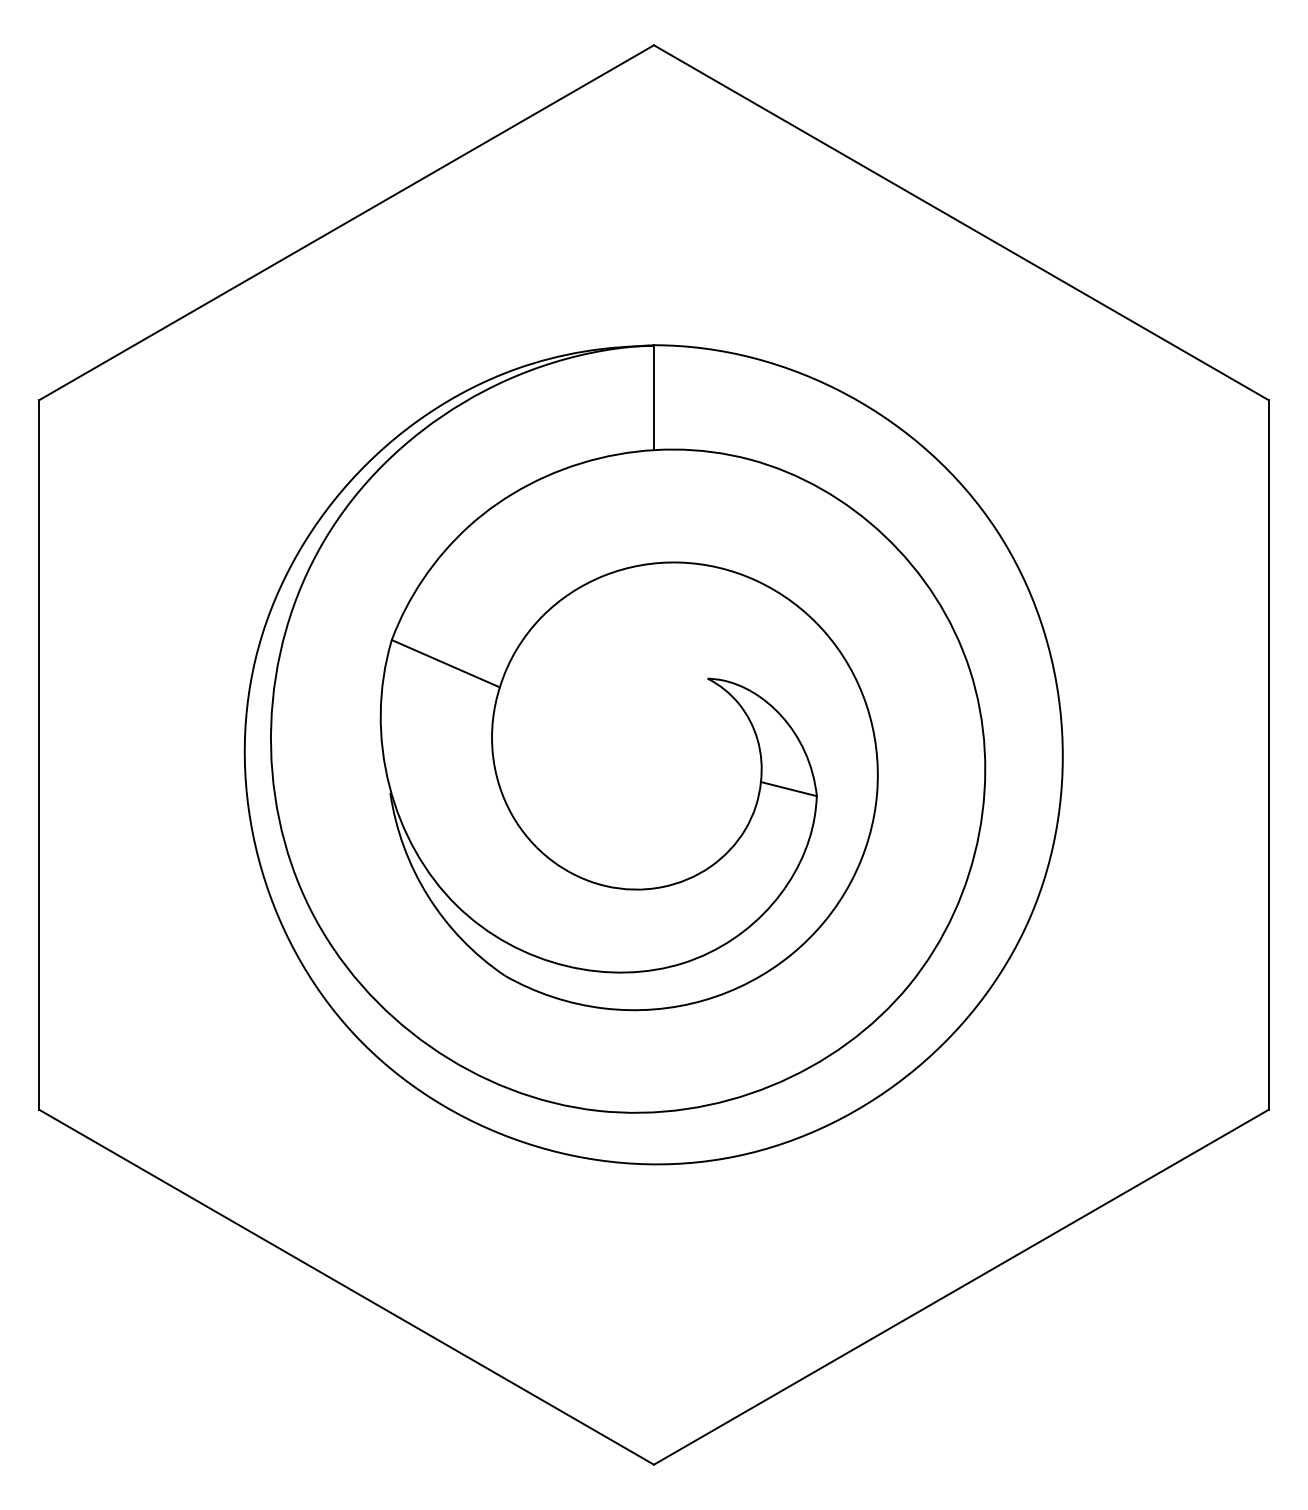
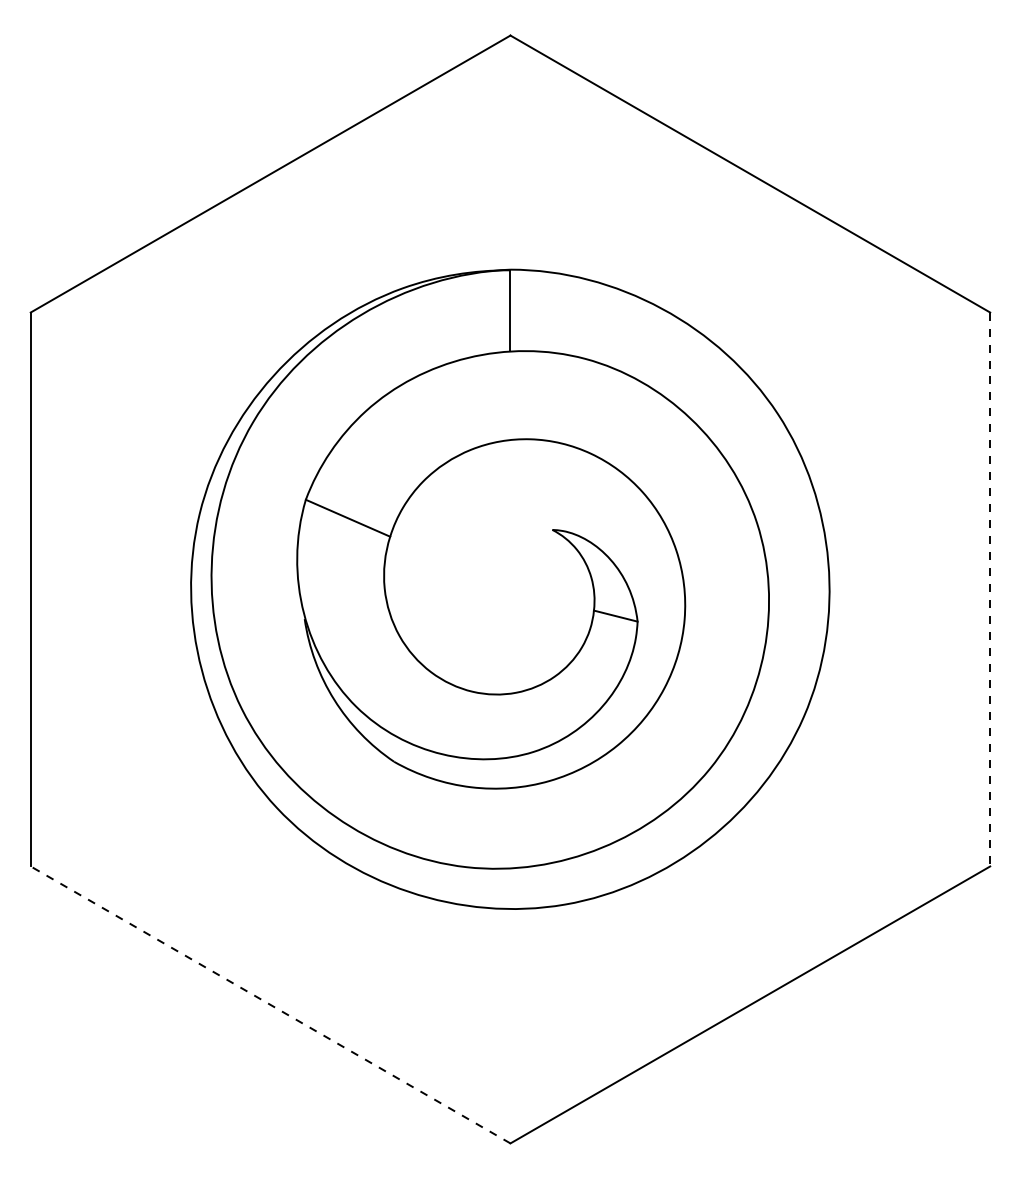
line: (1268, 754) -> (990, 589), solid -> dashed
line: (346, 1287) -> (270, 1005), solid -> dashed

